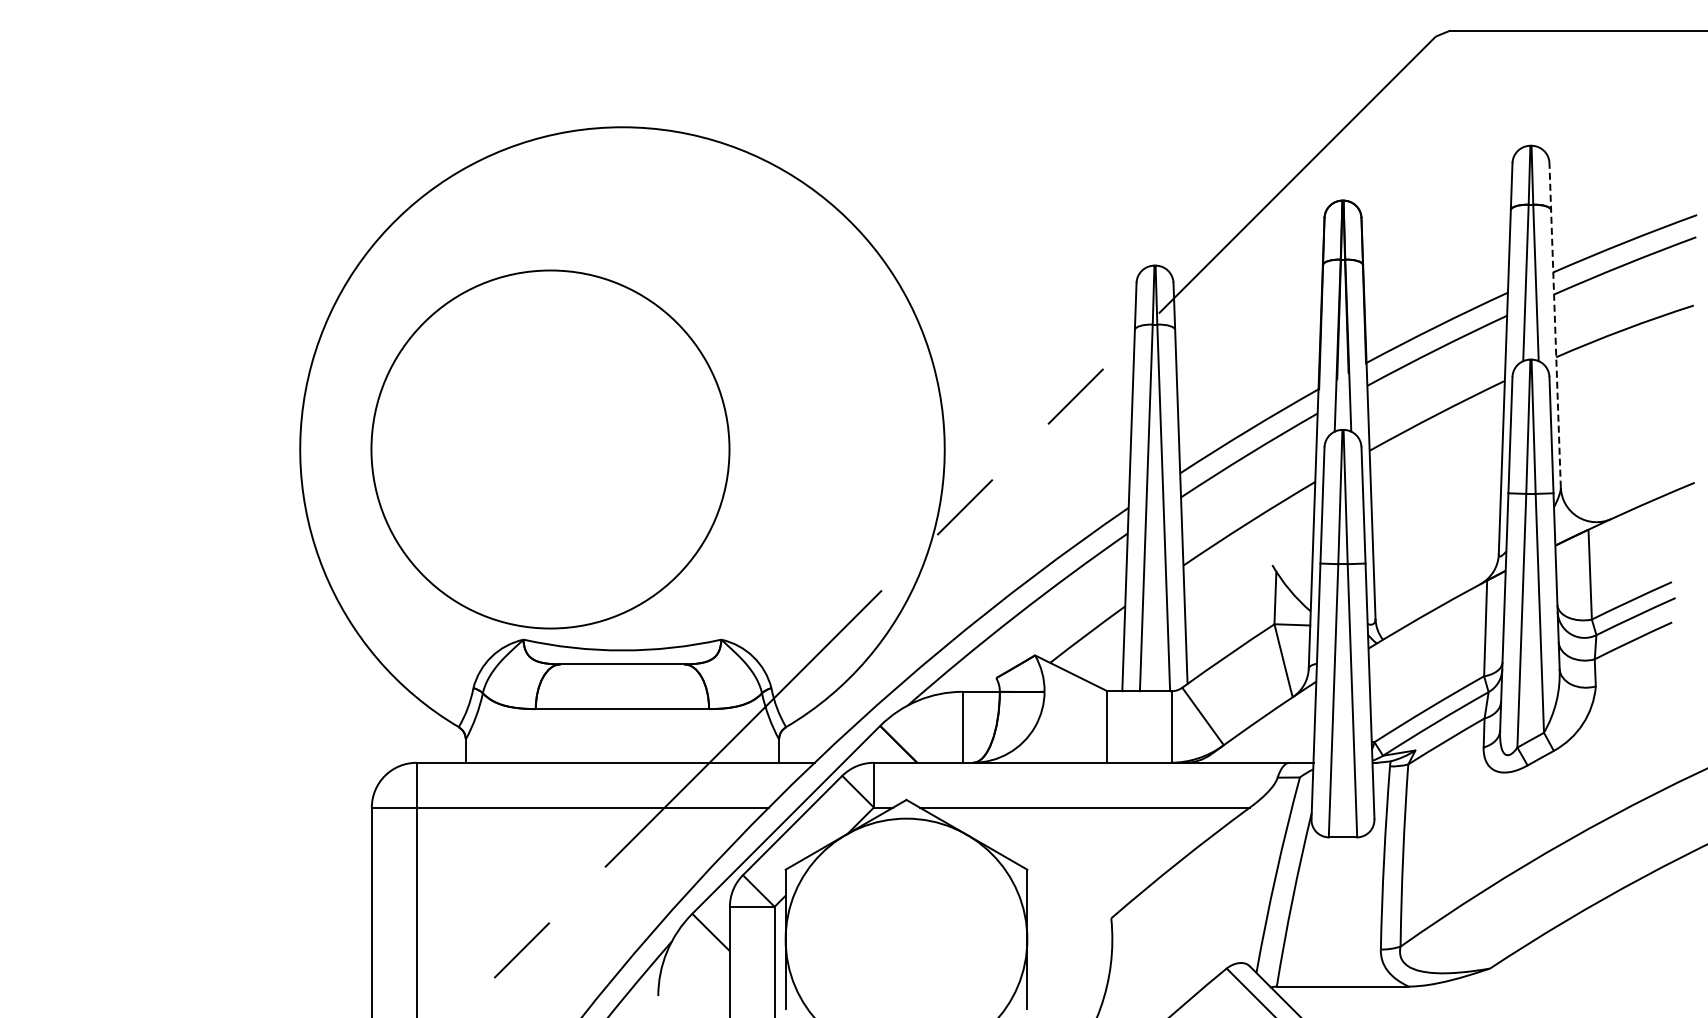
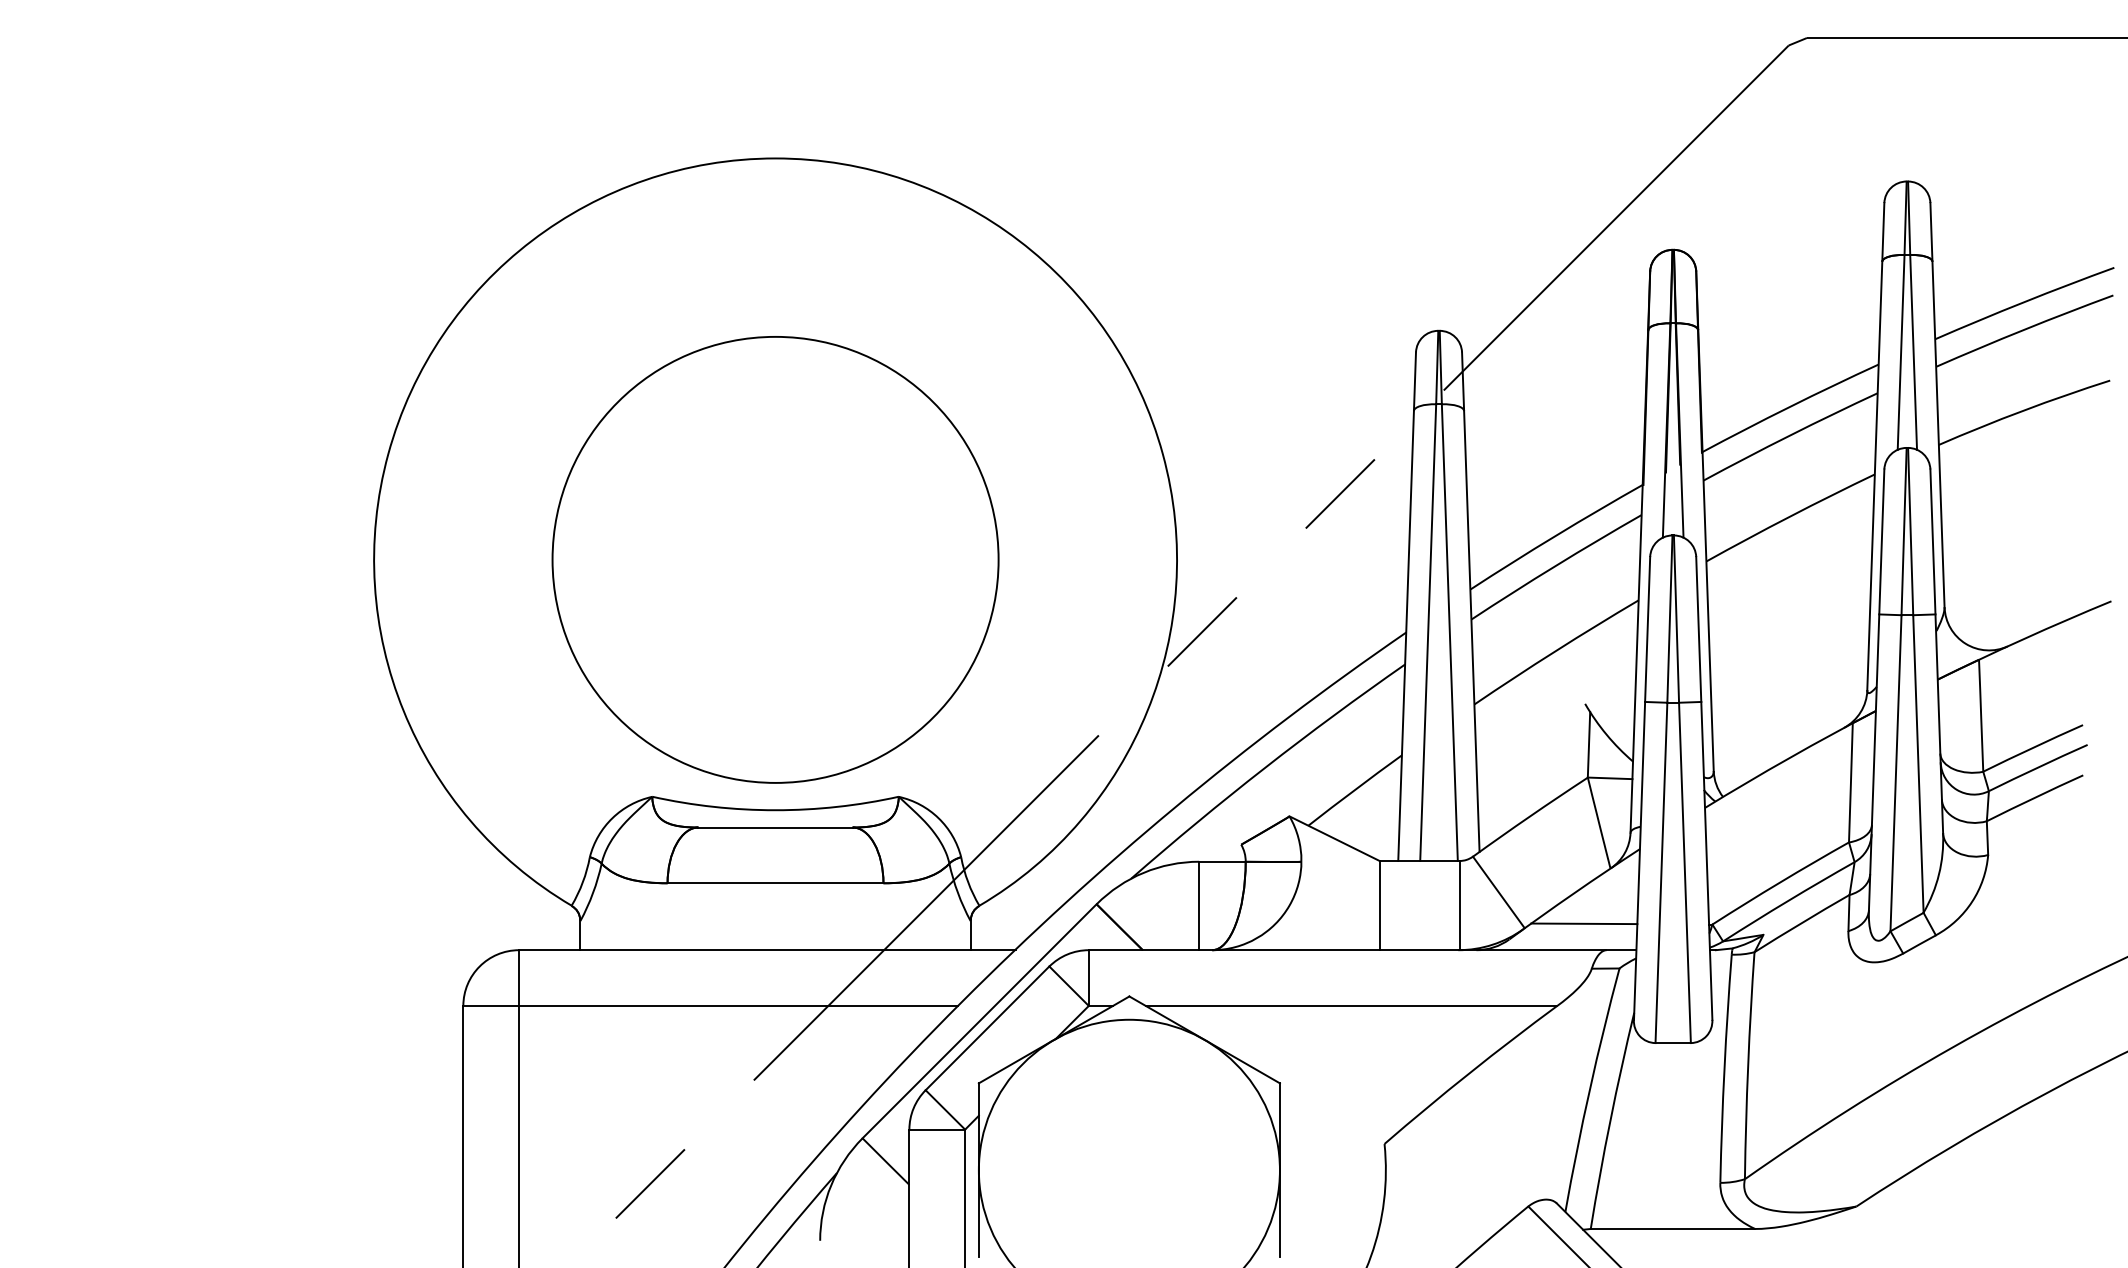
line: (1555, 324) -> (1937, 404), dashed -> solid
circle: (550, 449) -> (775, 559), moved
line: (1271, 741) -> (1584, 923), added

